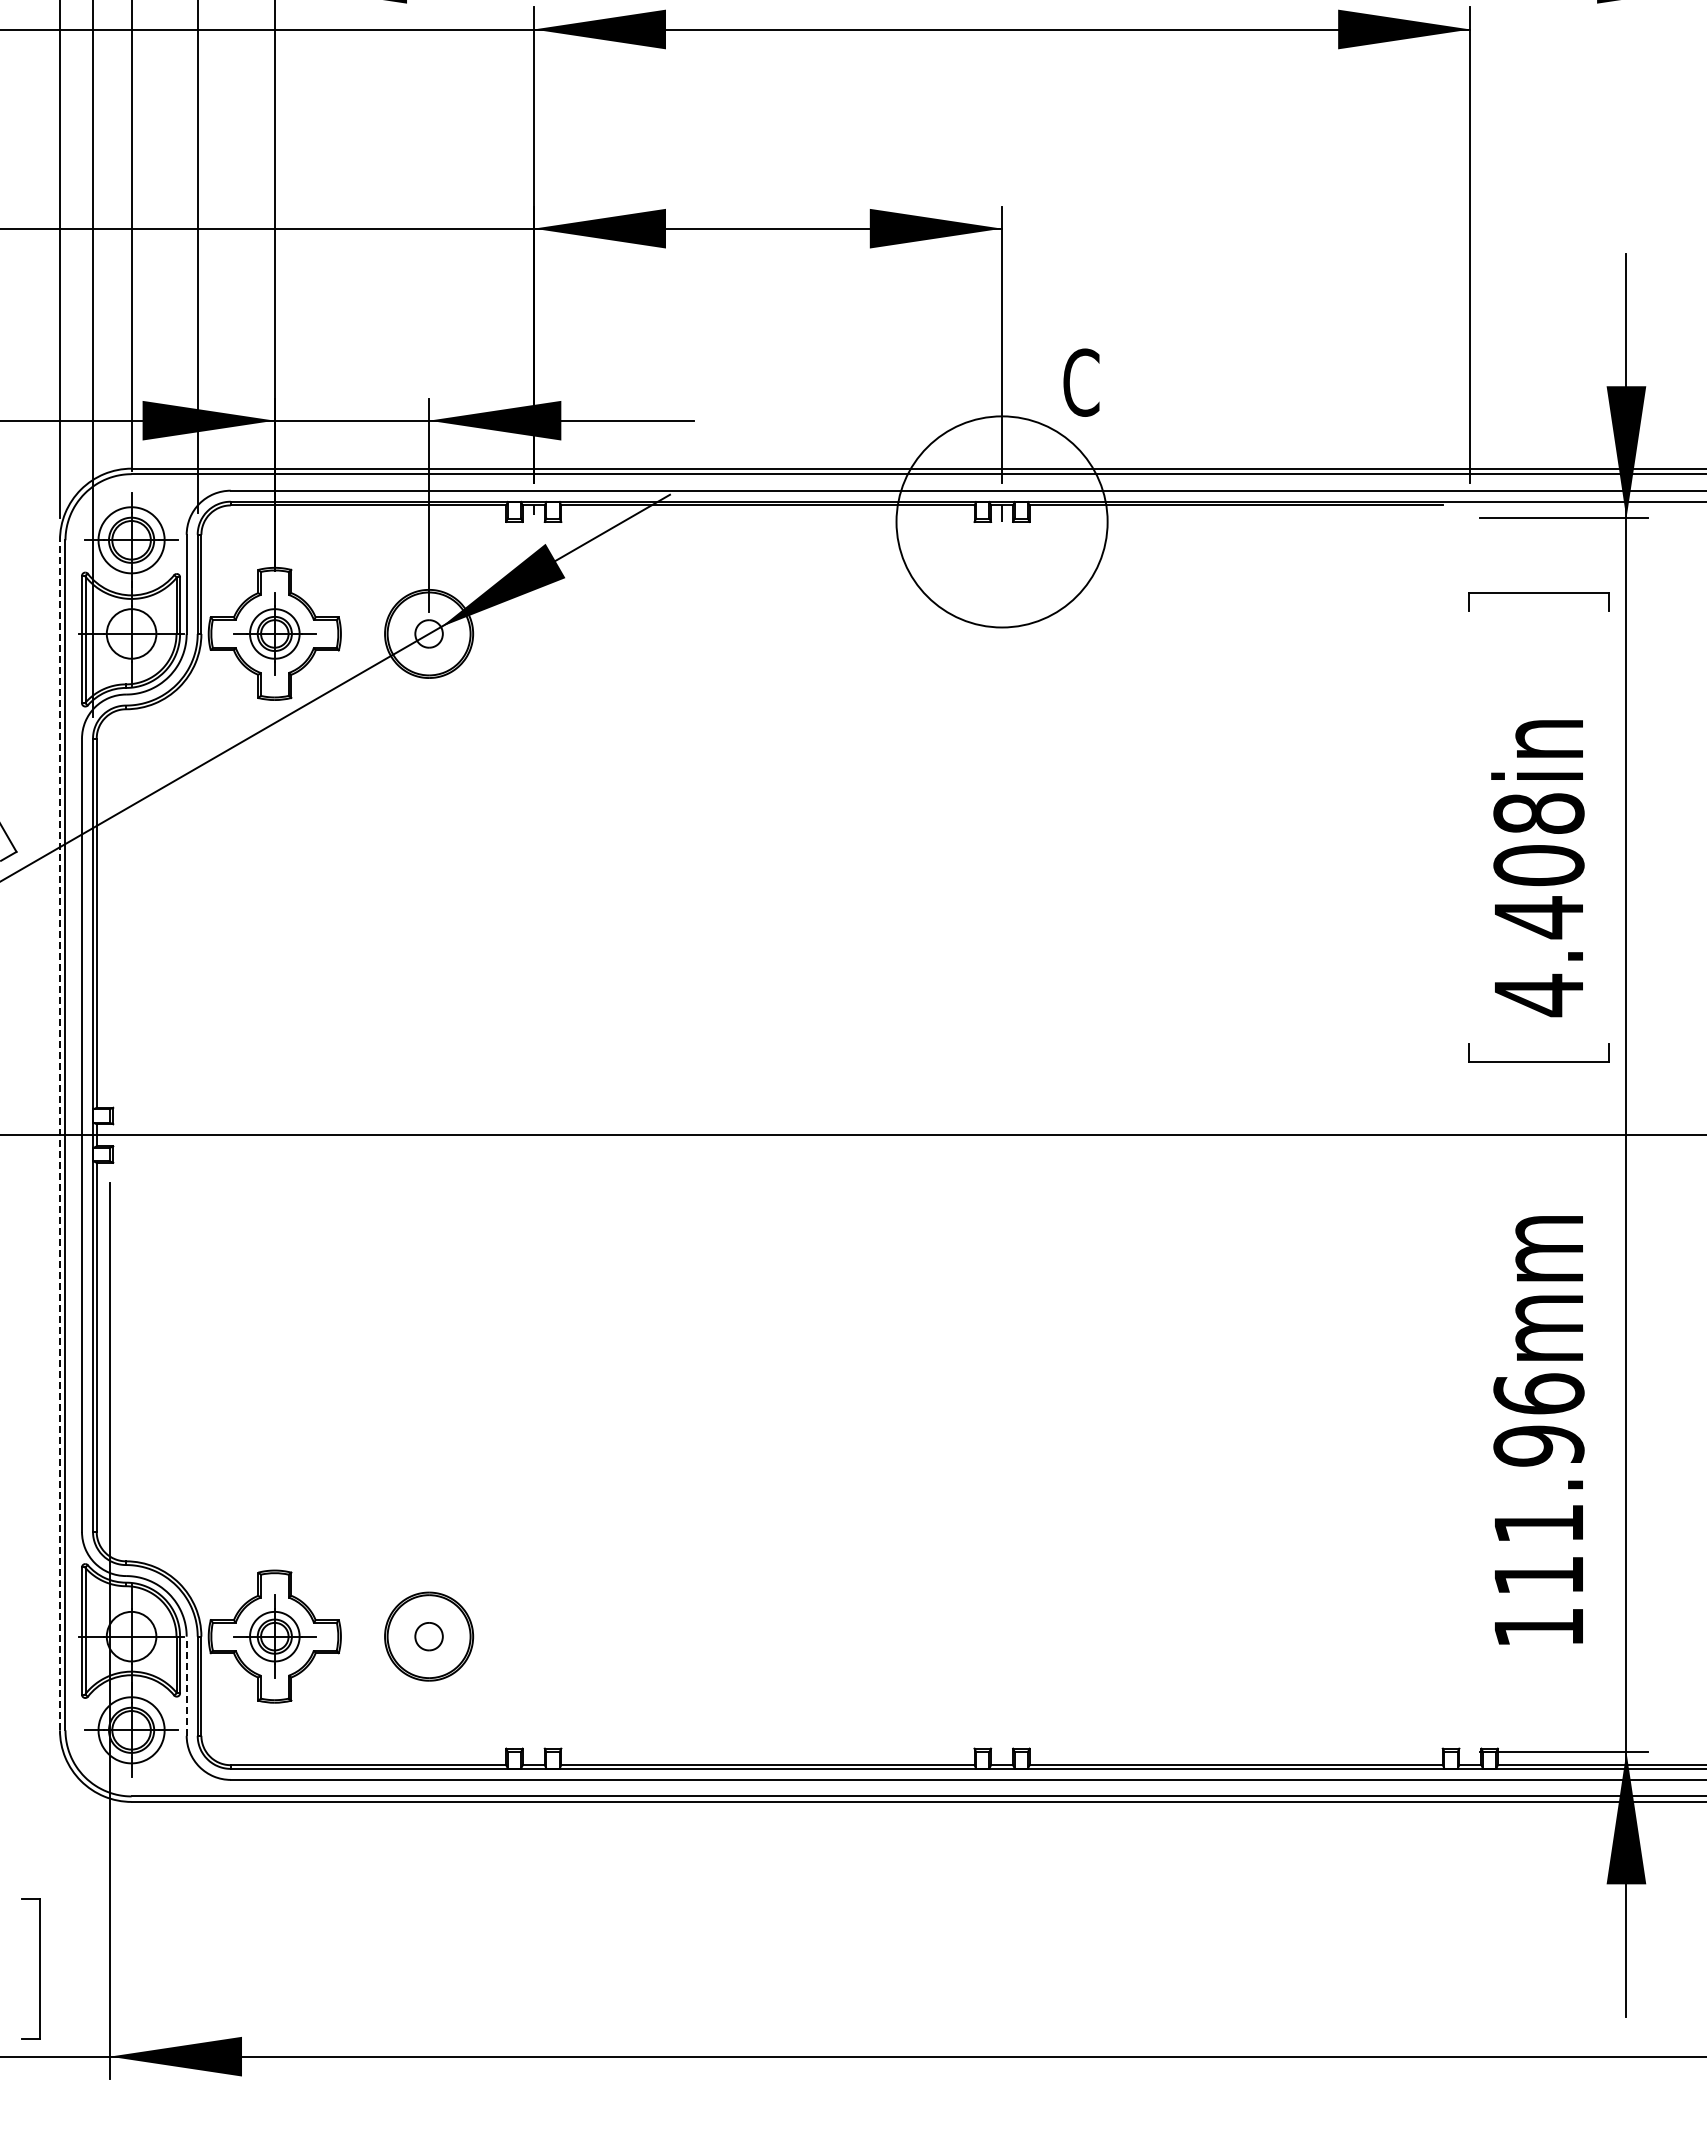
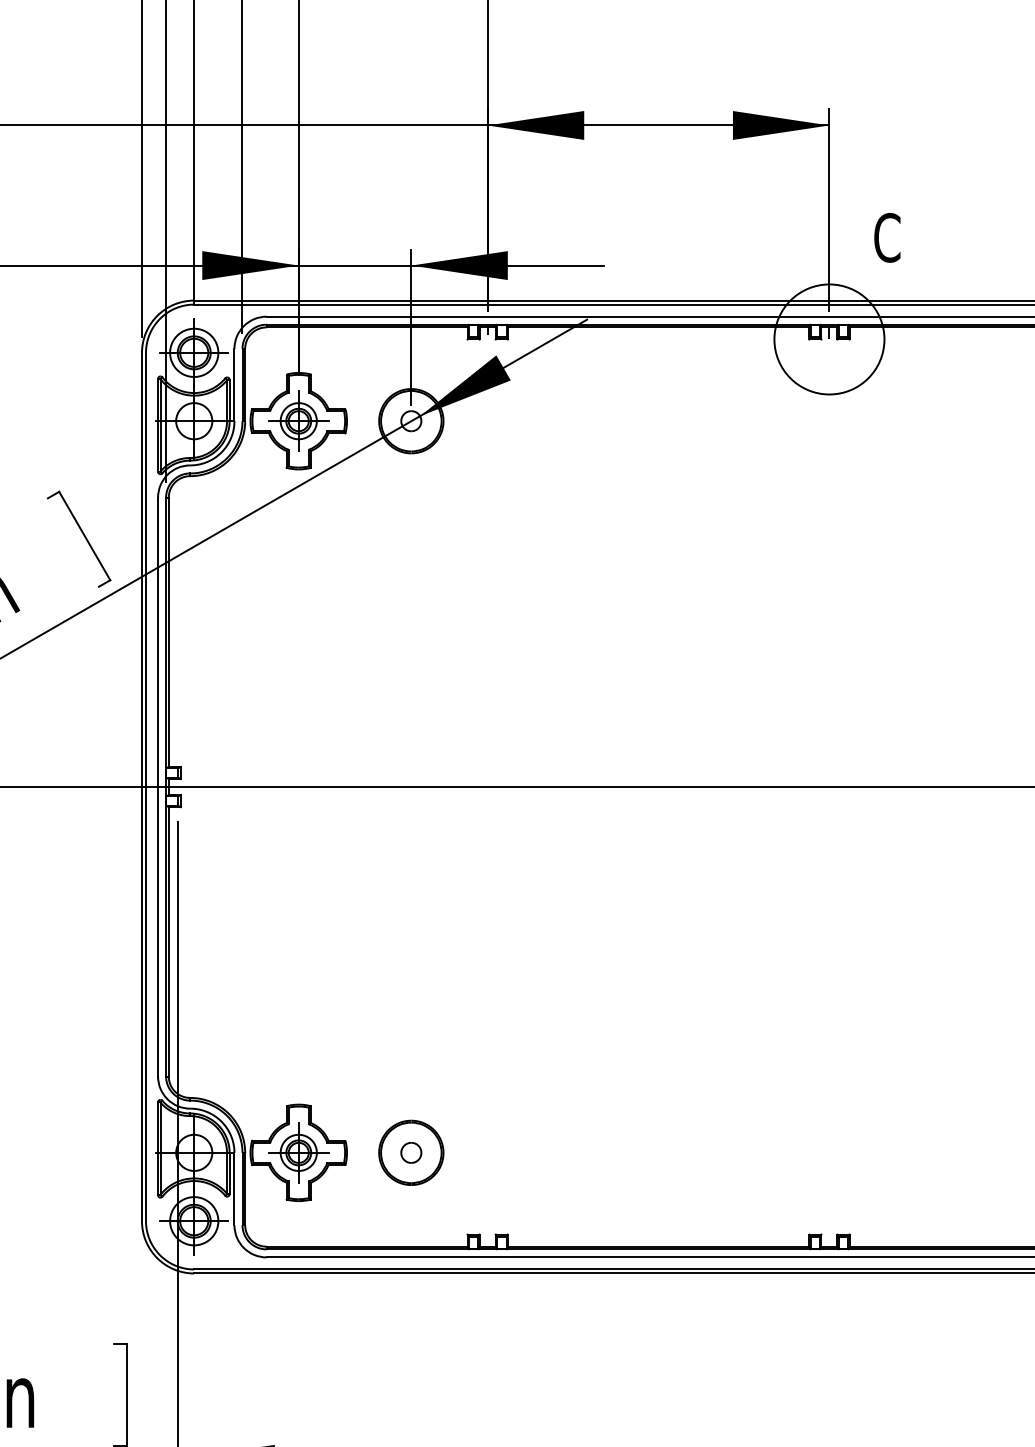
circle: (1001, 521) -> (829, 339), size x0.71
line: (59, 1134) -> (141, 786), dashed -> solid
line: (186, 1686) -> (234, 1189), dashed -> solid

